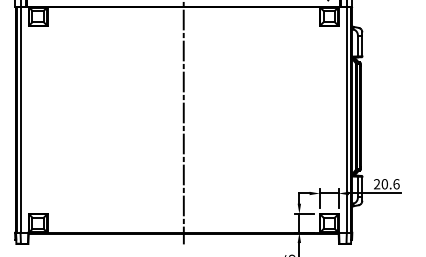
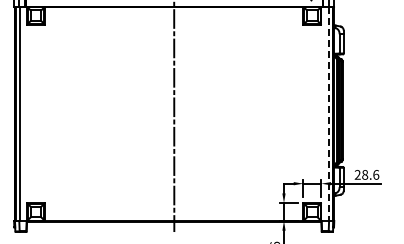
line: (346, 120) -> (328, 114), solid -> dashed
text: (385, 184) -> (365, 175), 20.6 -> 28.6

